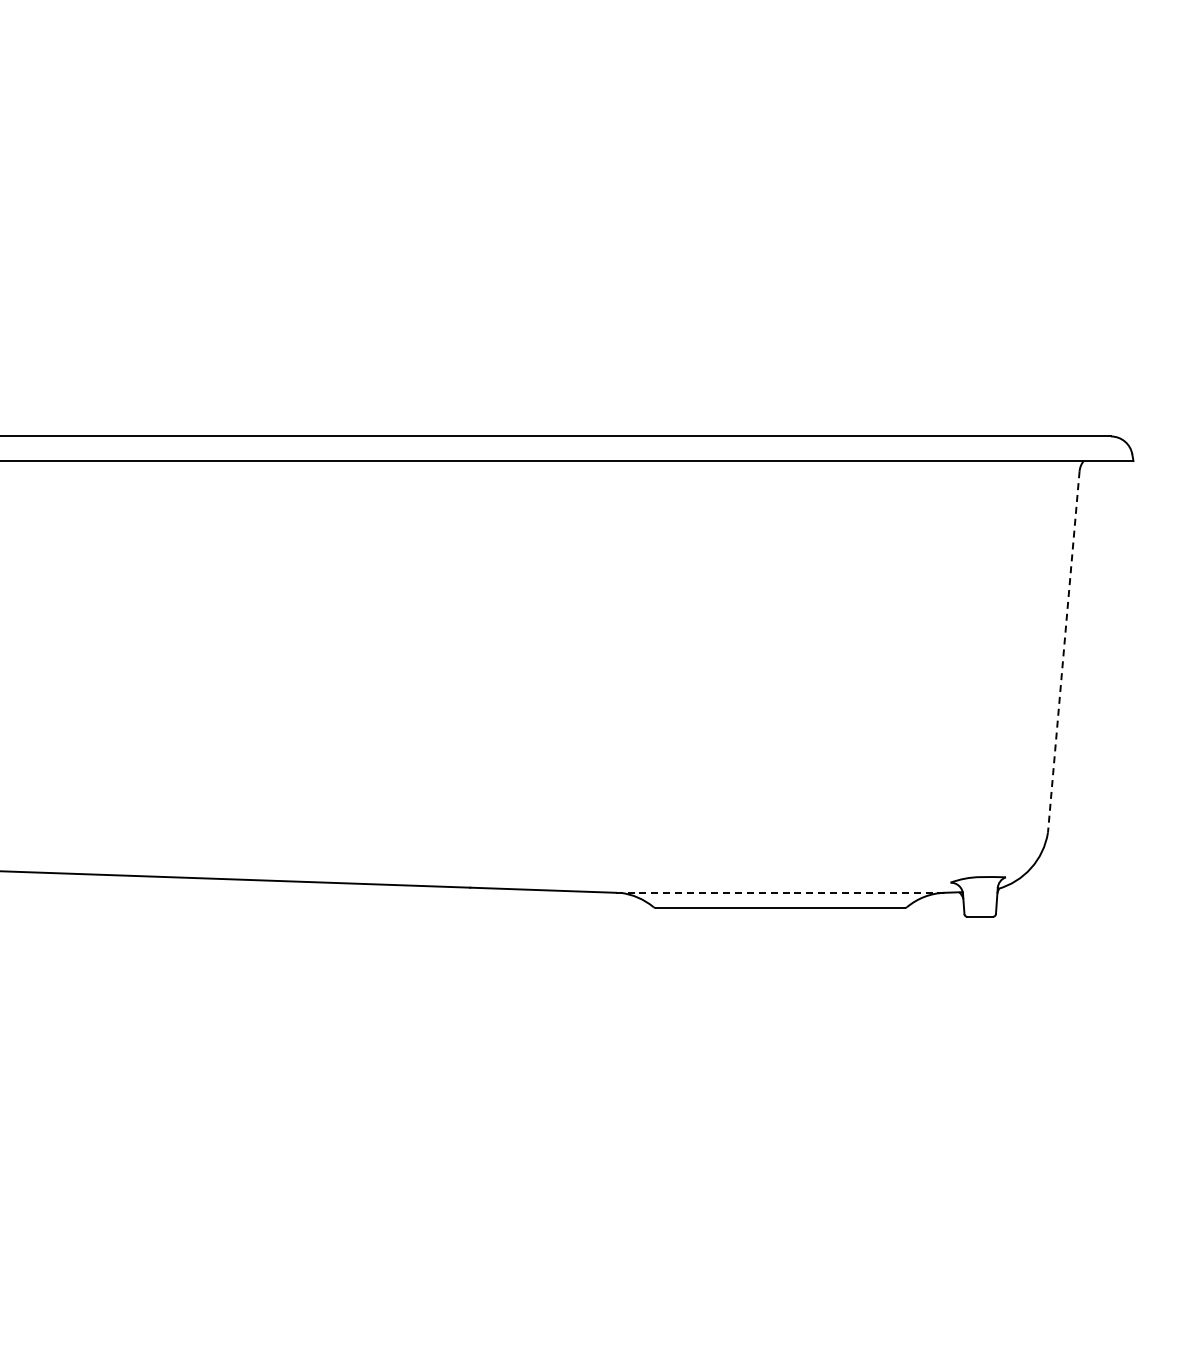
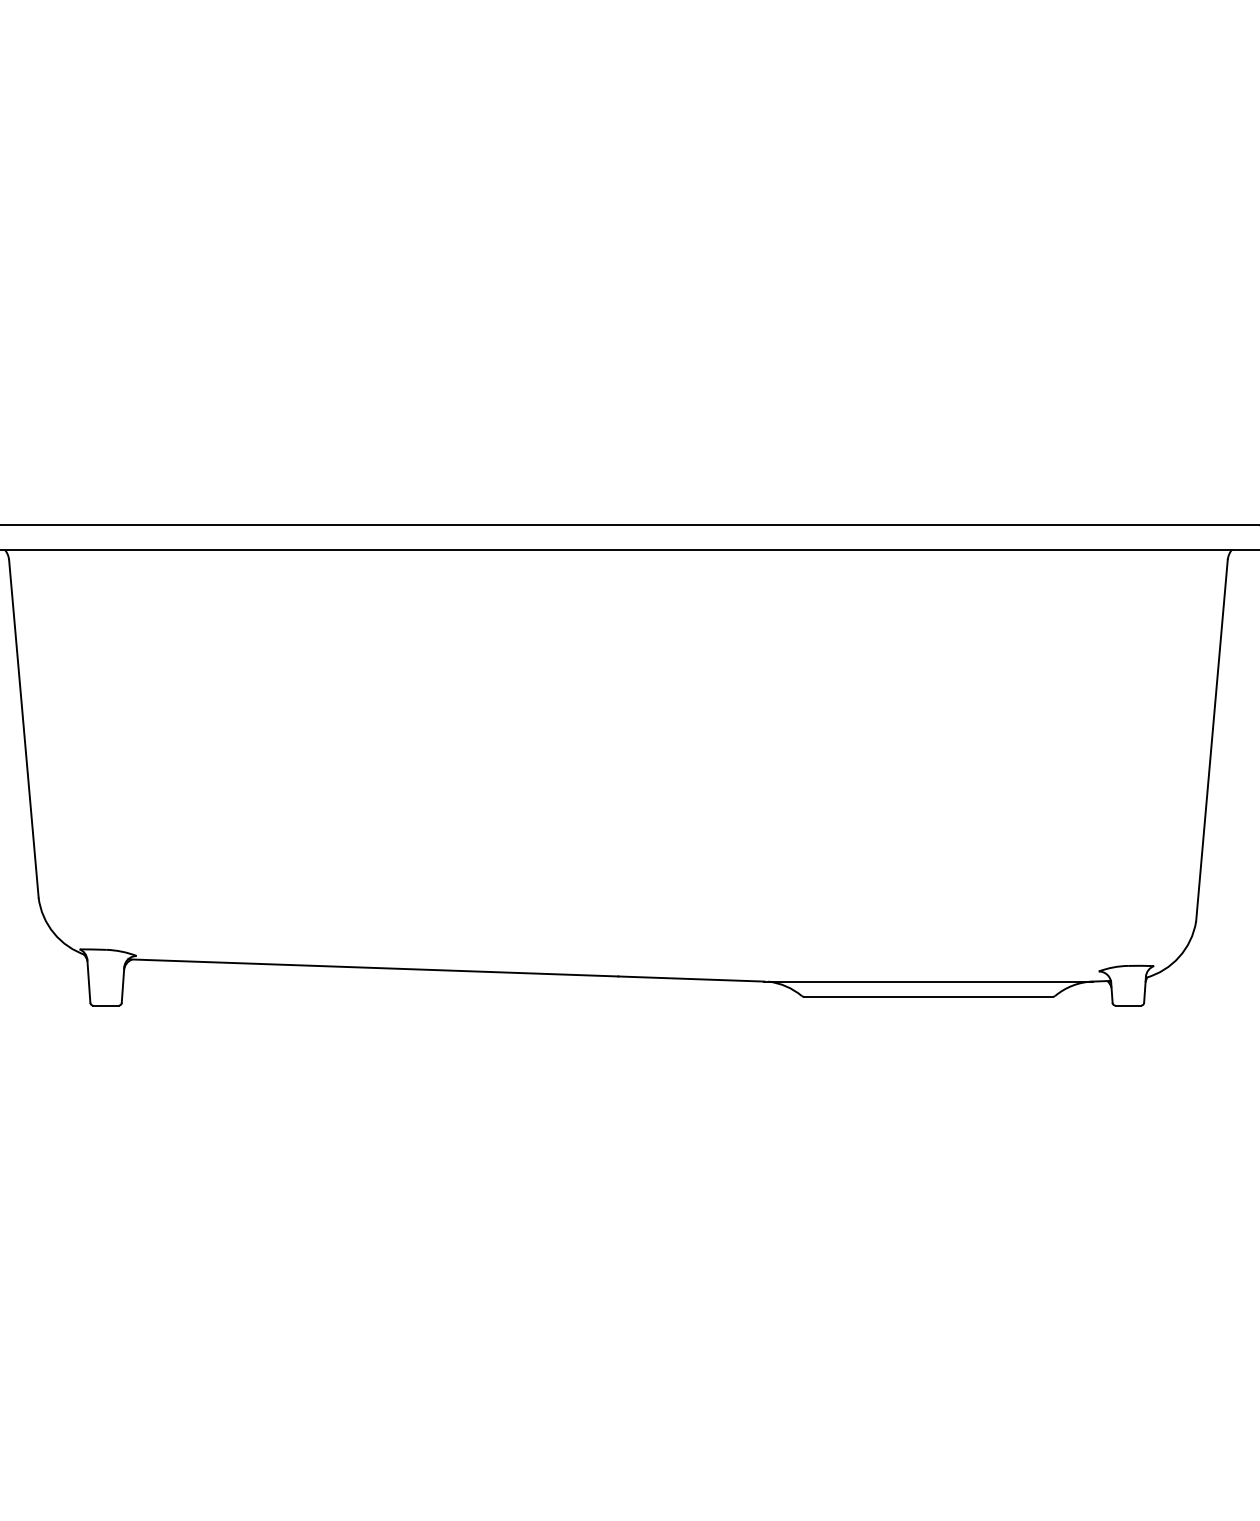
line: (1063, 652) -> (1211, 741), dashed -> solid
line: (780, 892) -> (928, 981), dashed -> solid

